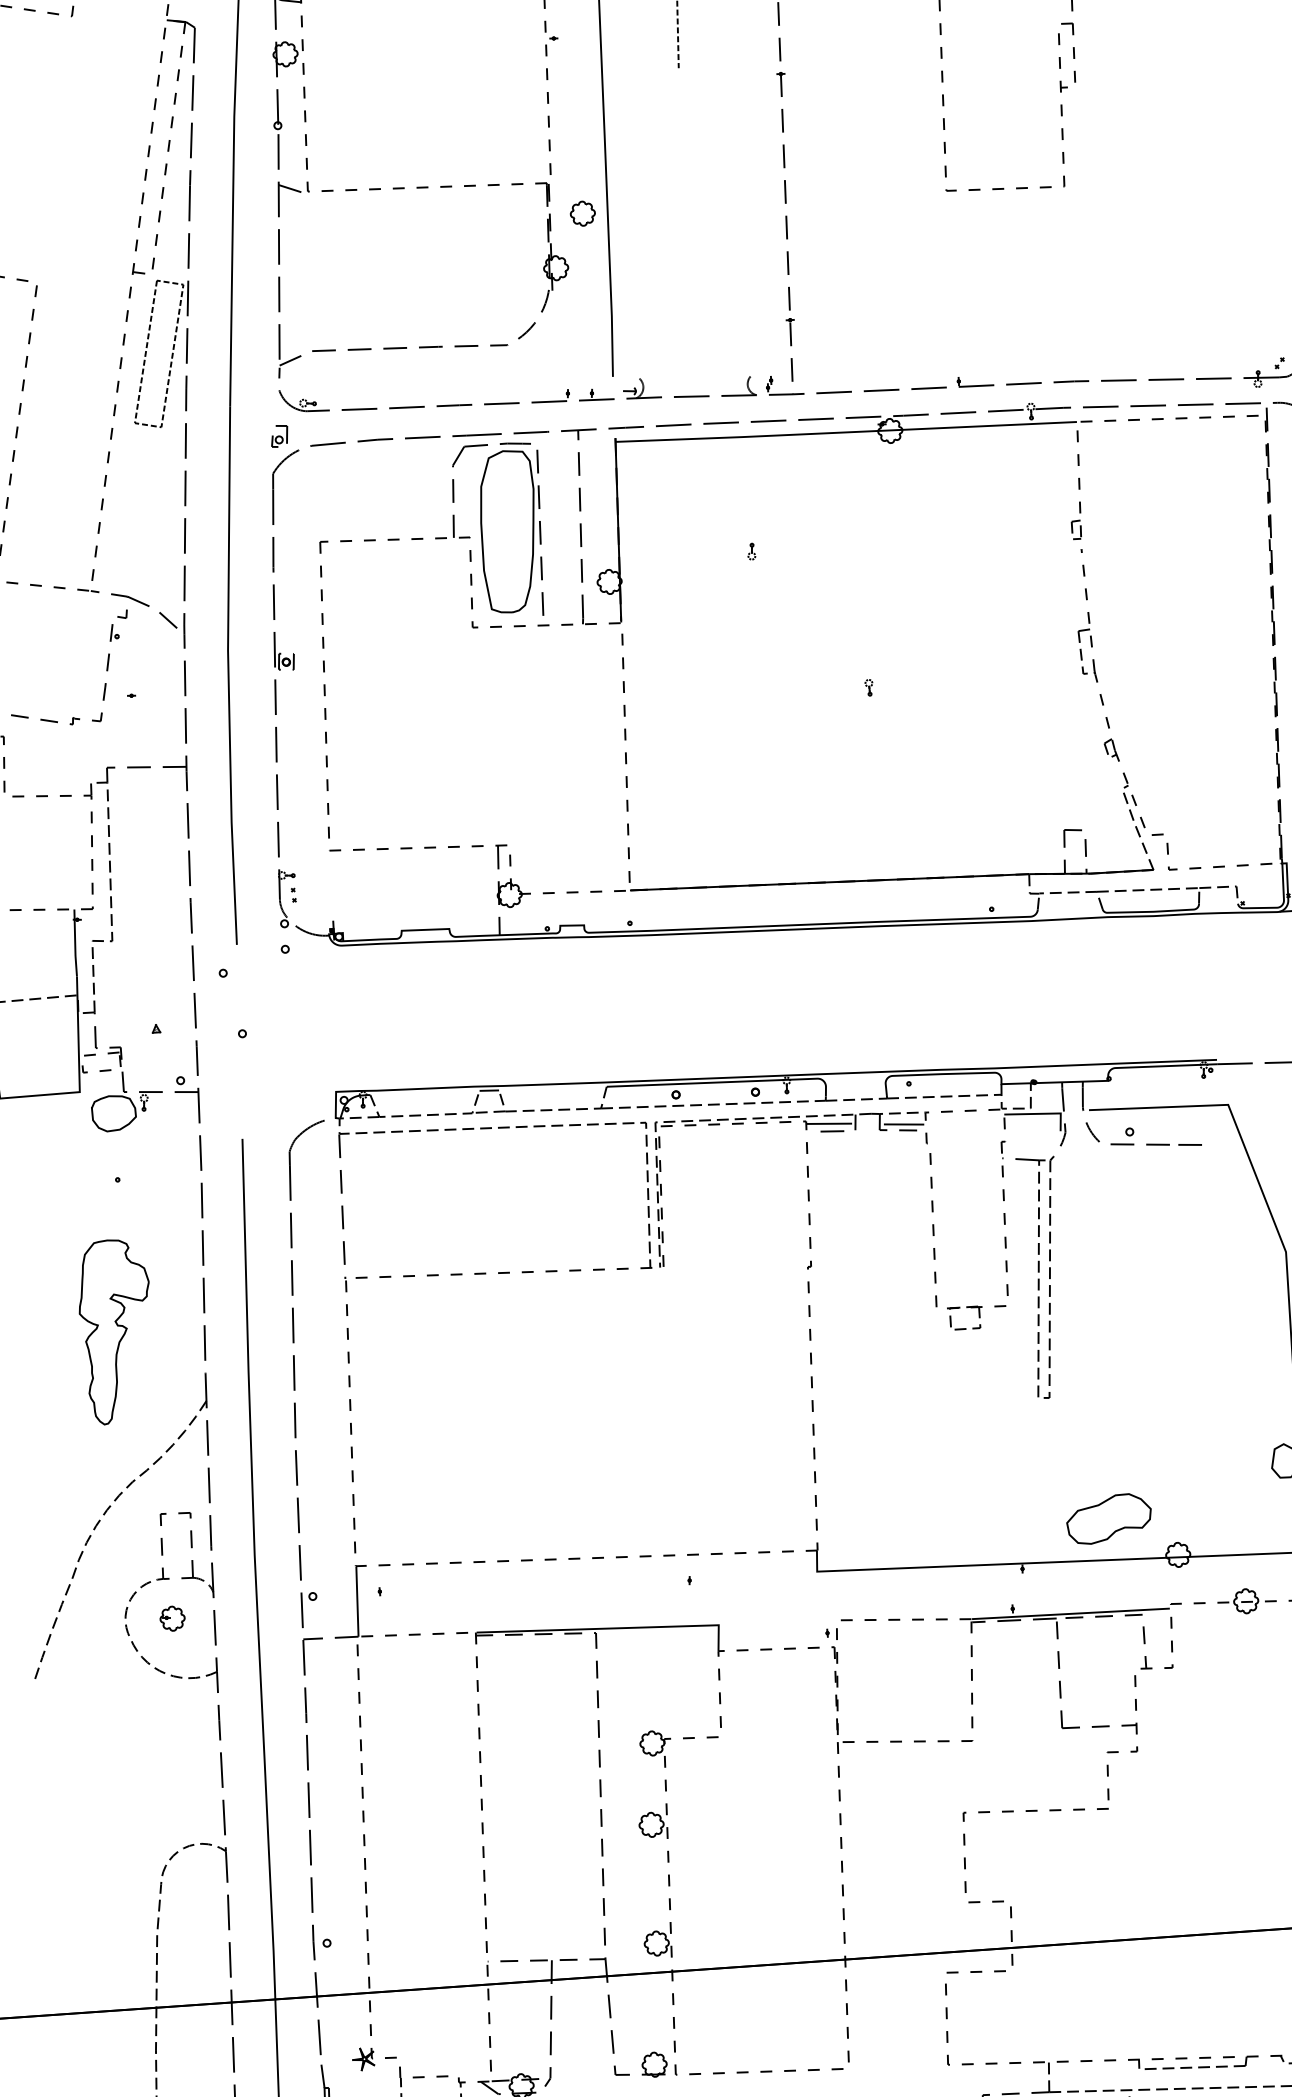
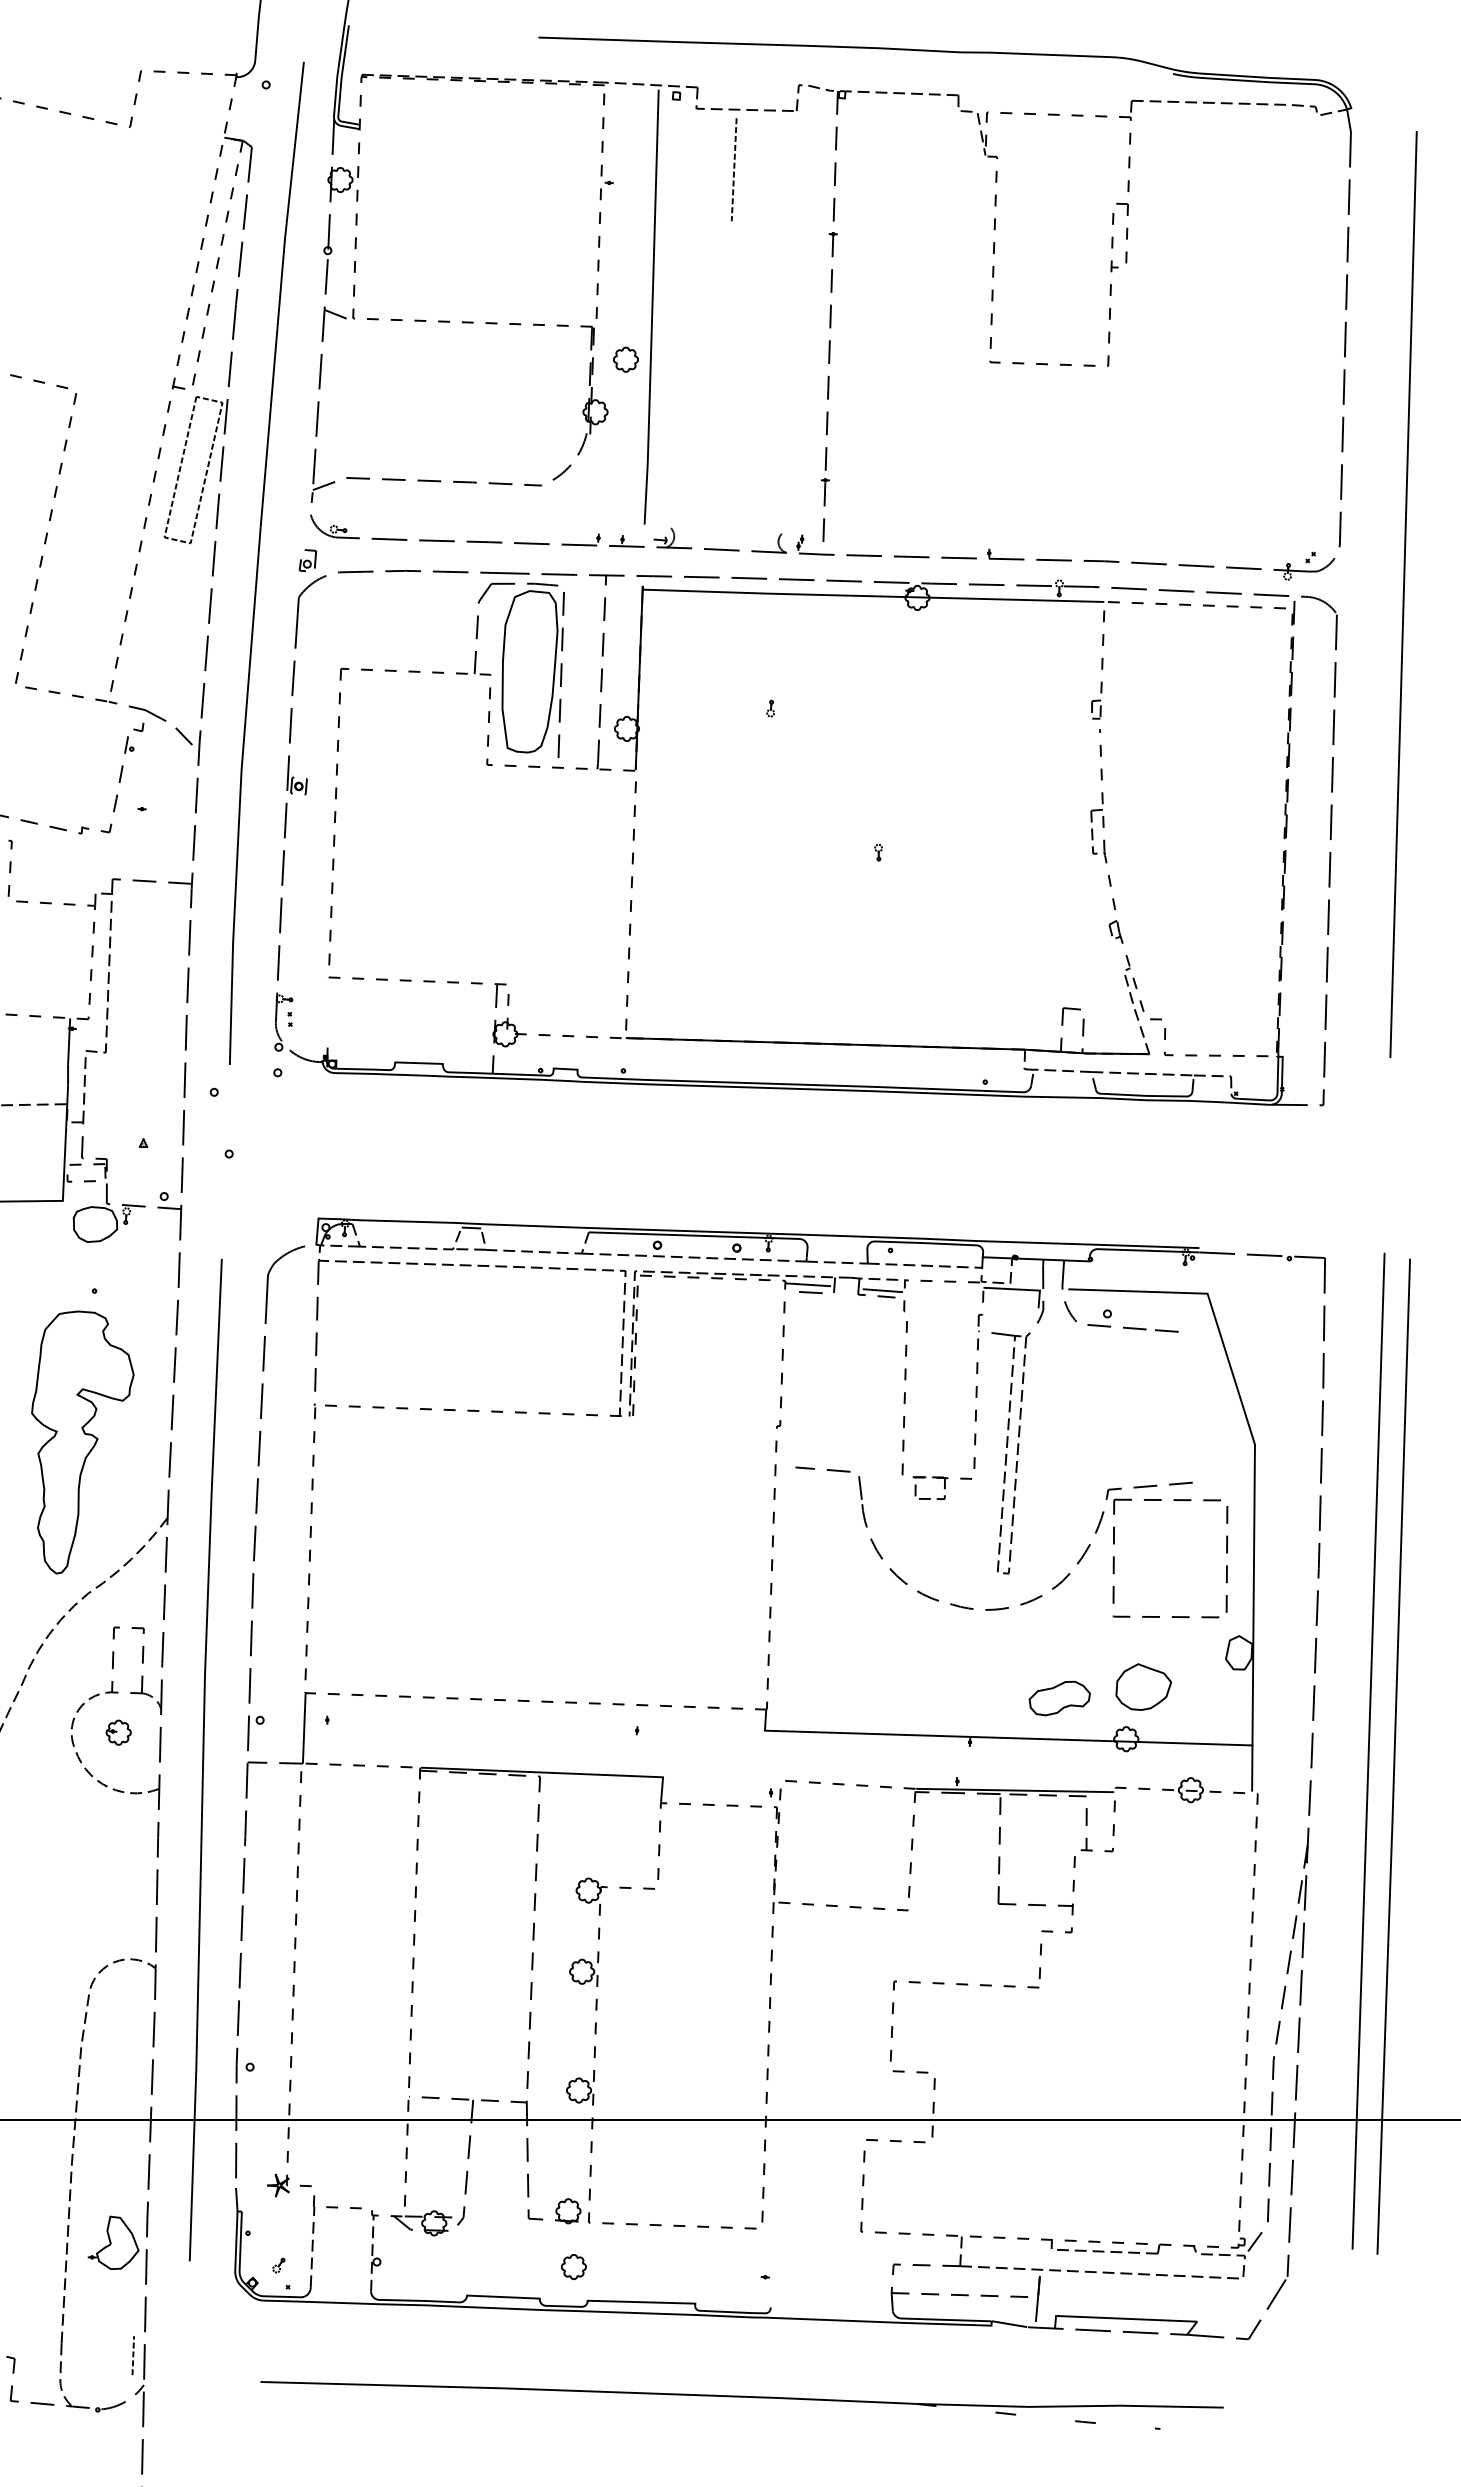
part: (116, 1331) -> (82, 1442), size x1.43
part: (1080, 1418) -> (1038, 1596), added
part: (1191, 1501) -> (1143, 1686), added
part: (1108, 1518) -> (1059, 1698), size x0.71

